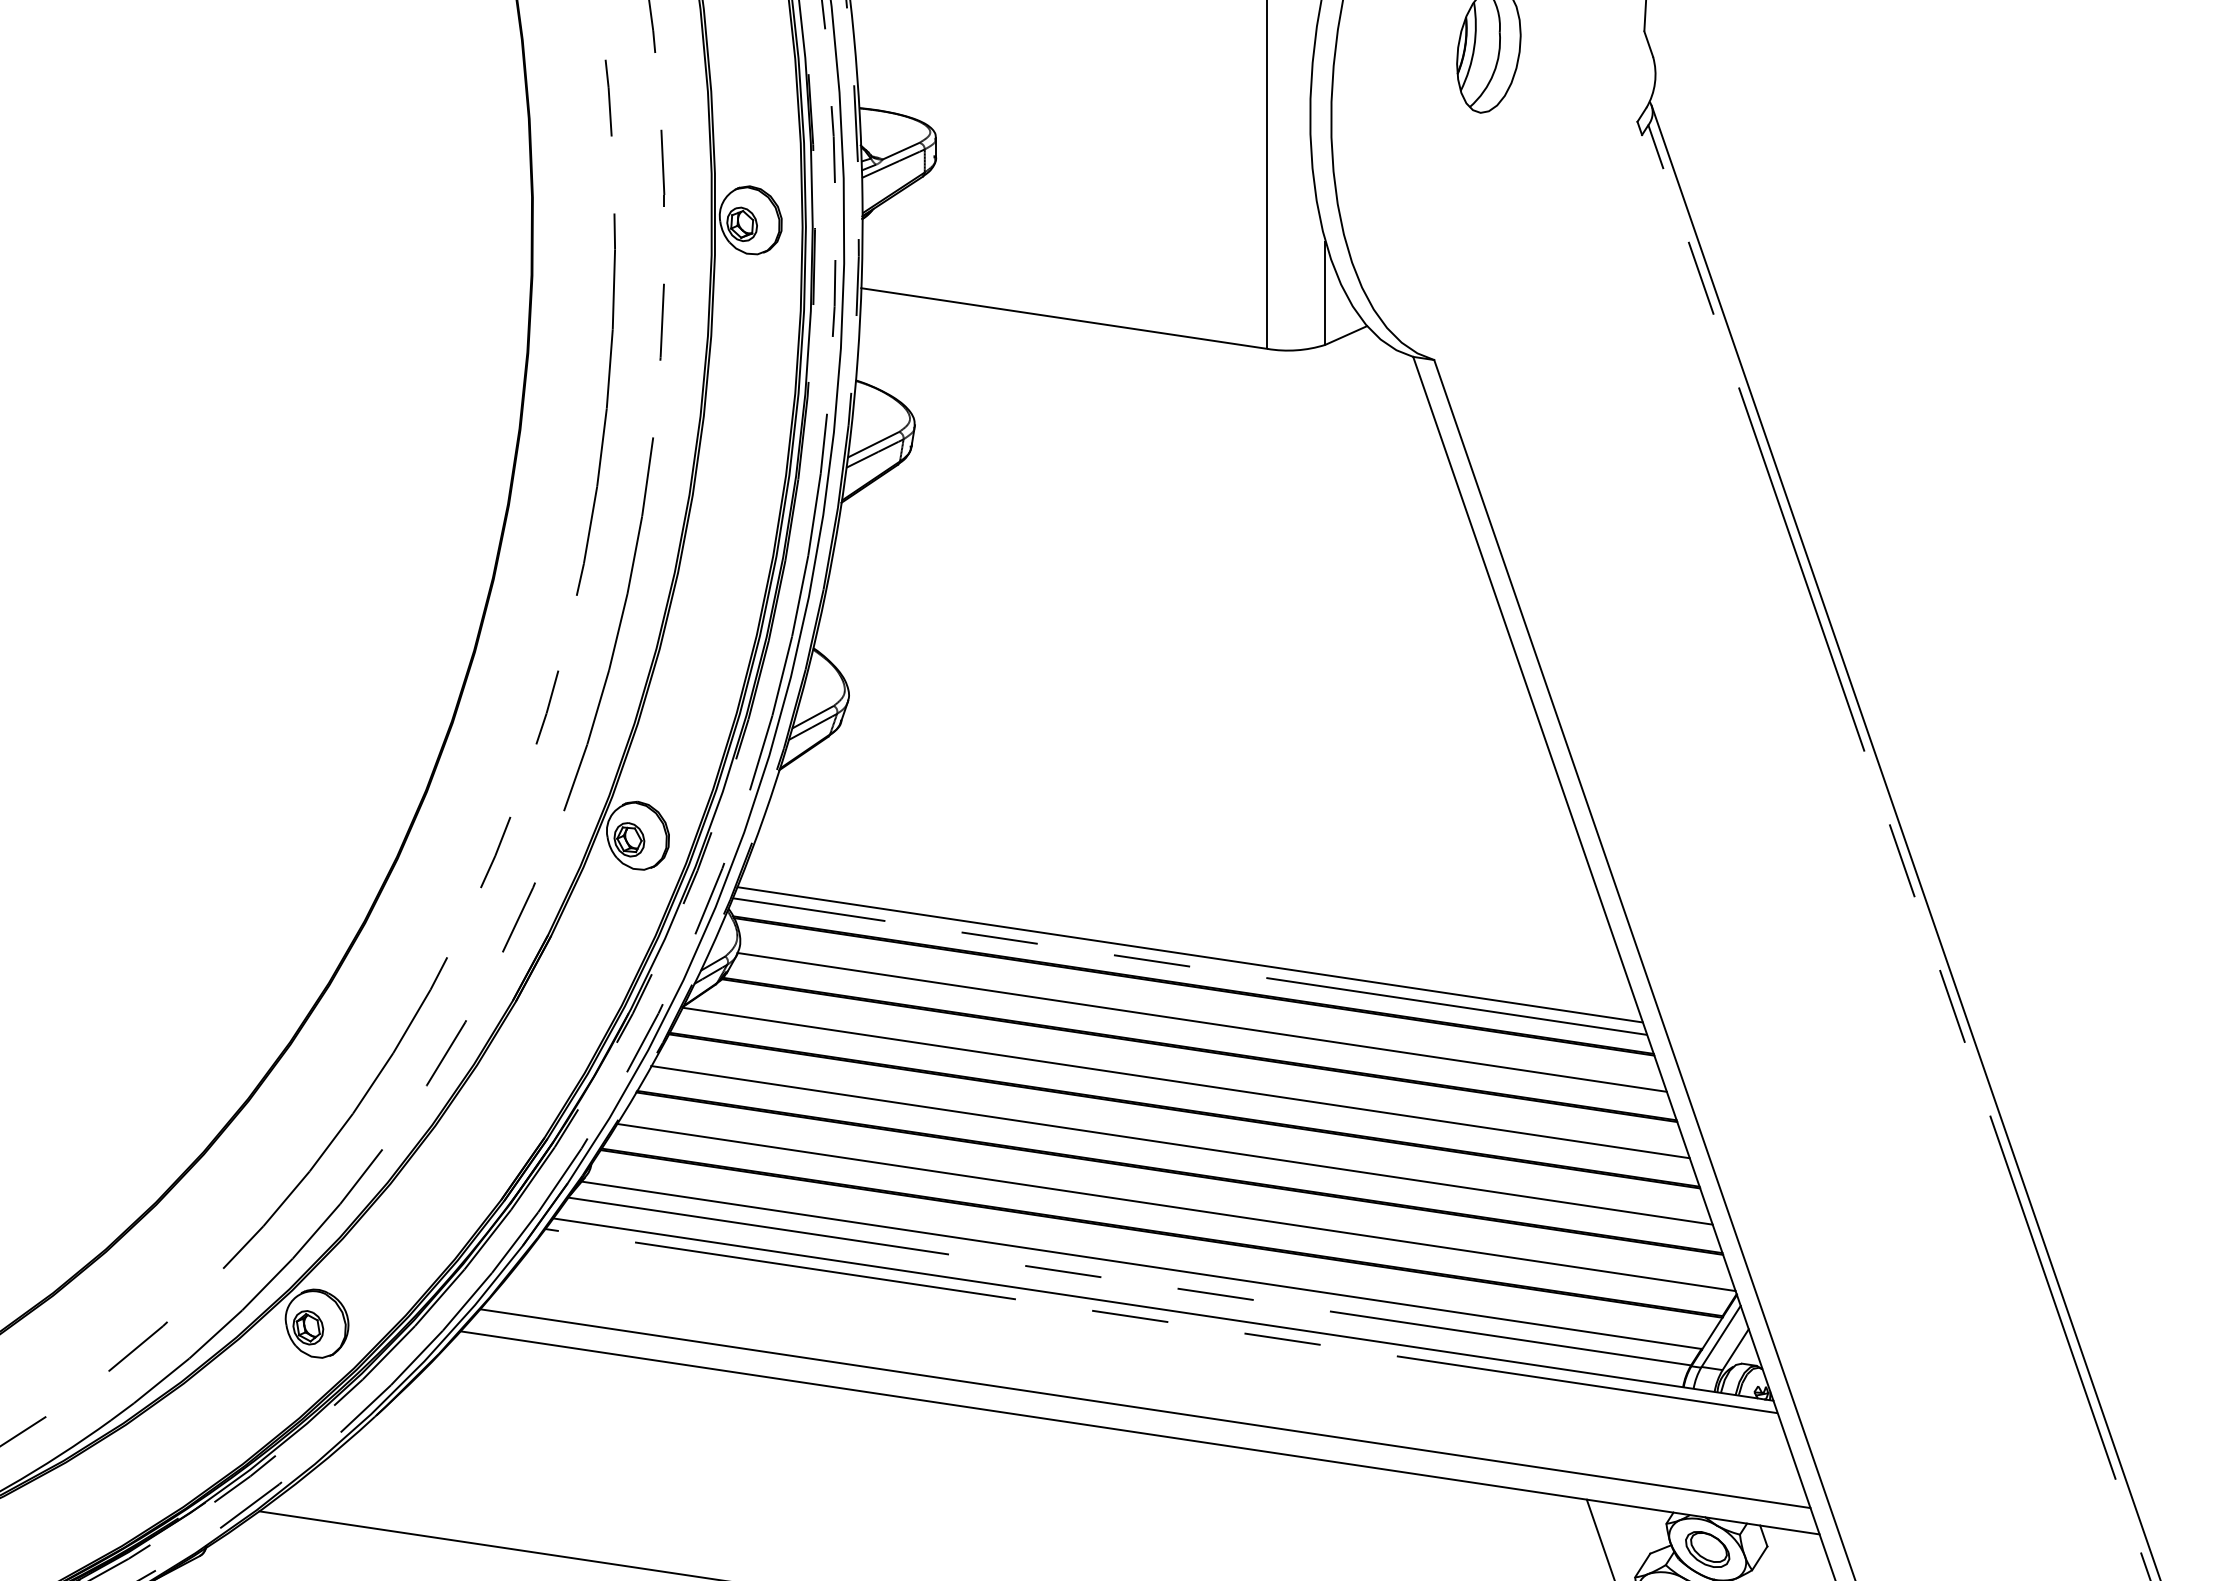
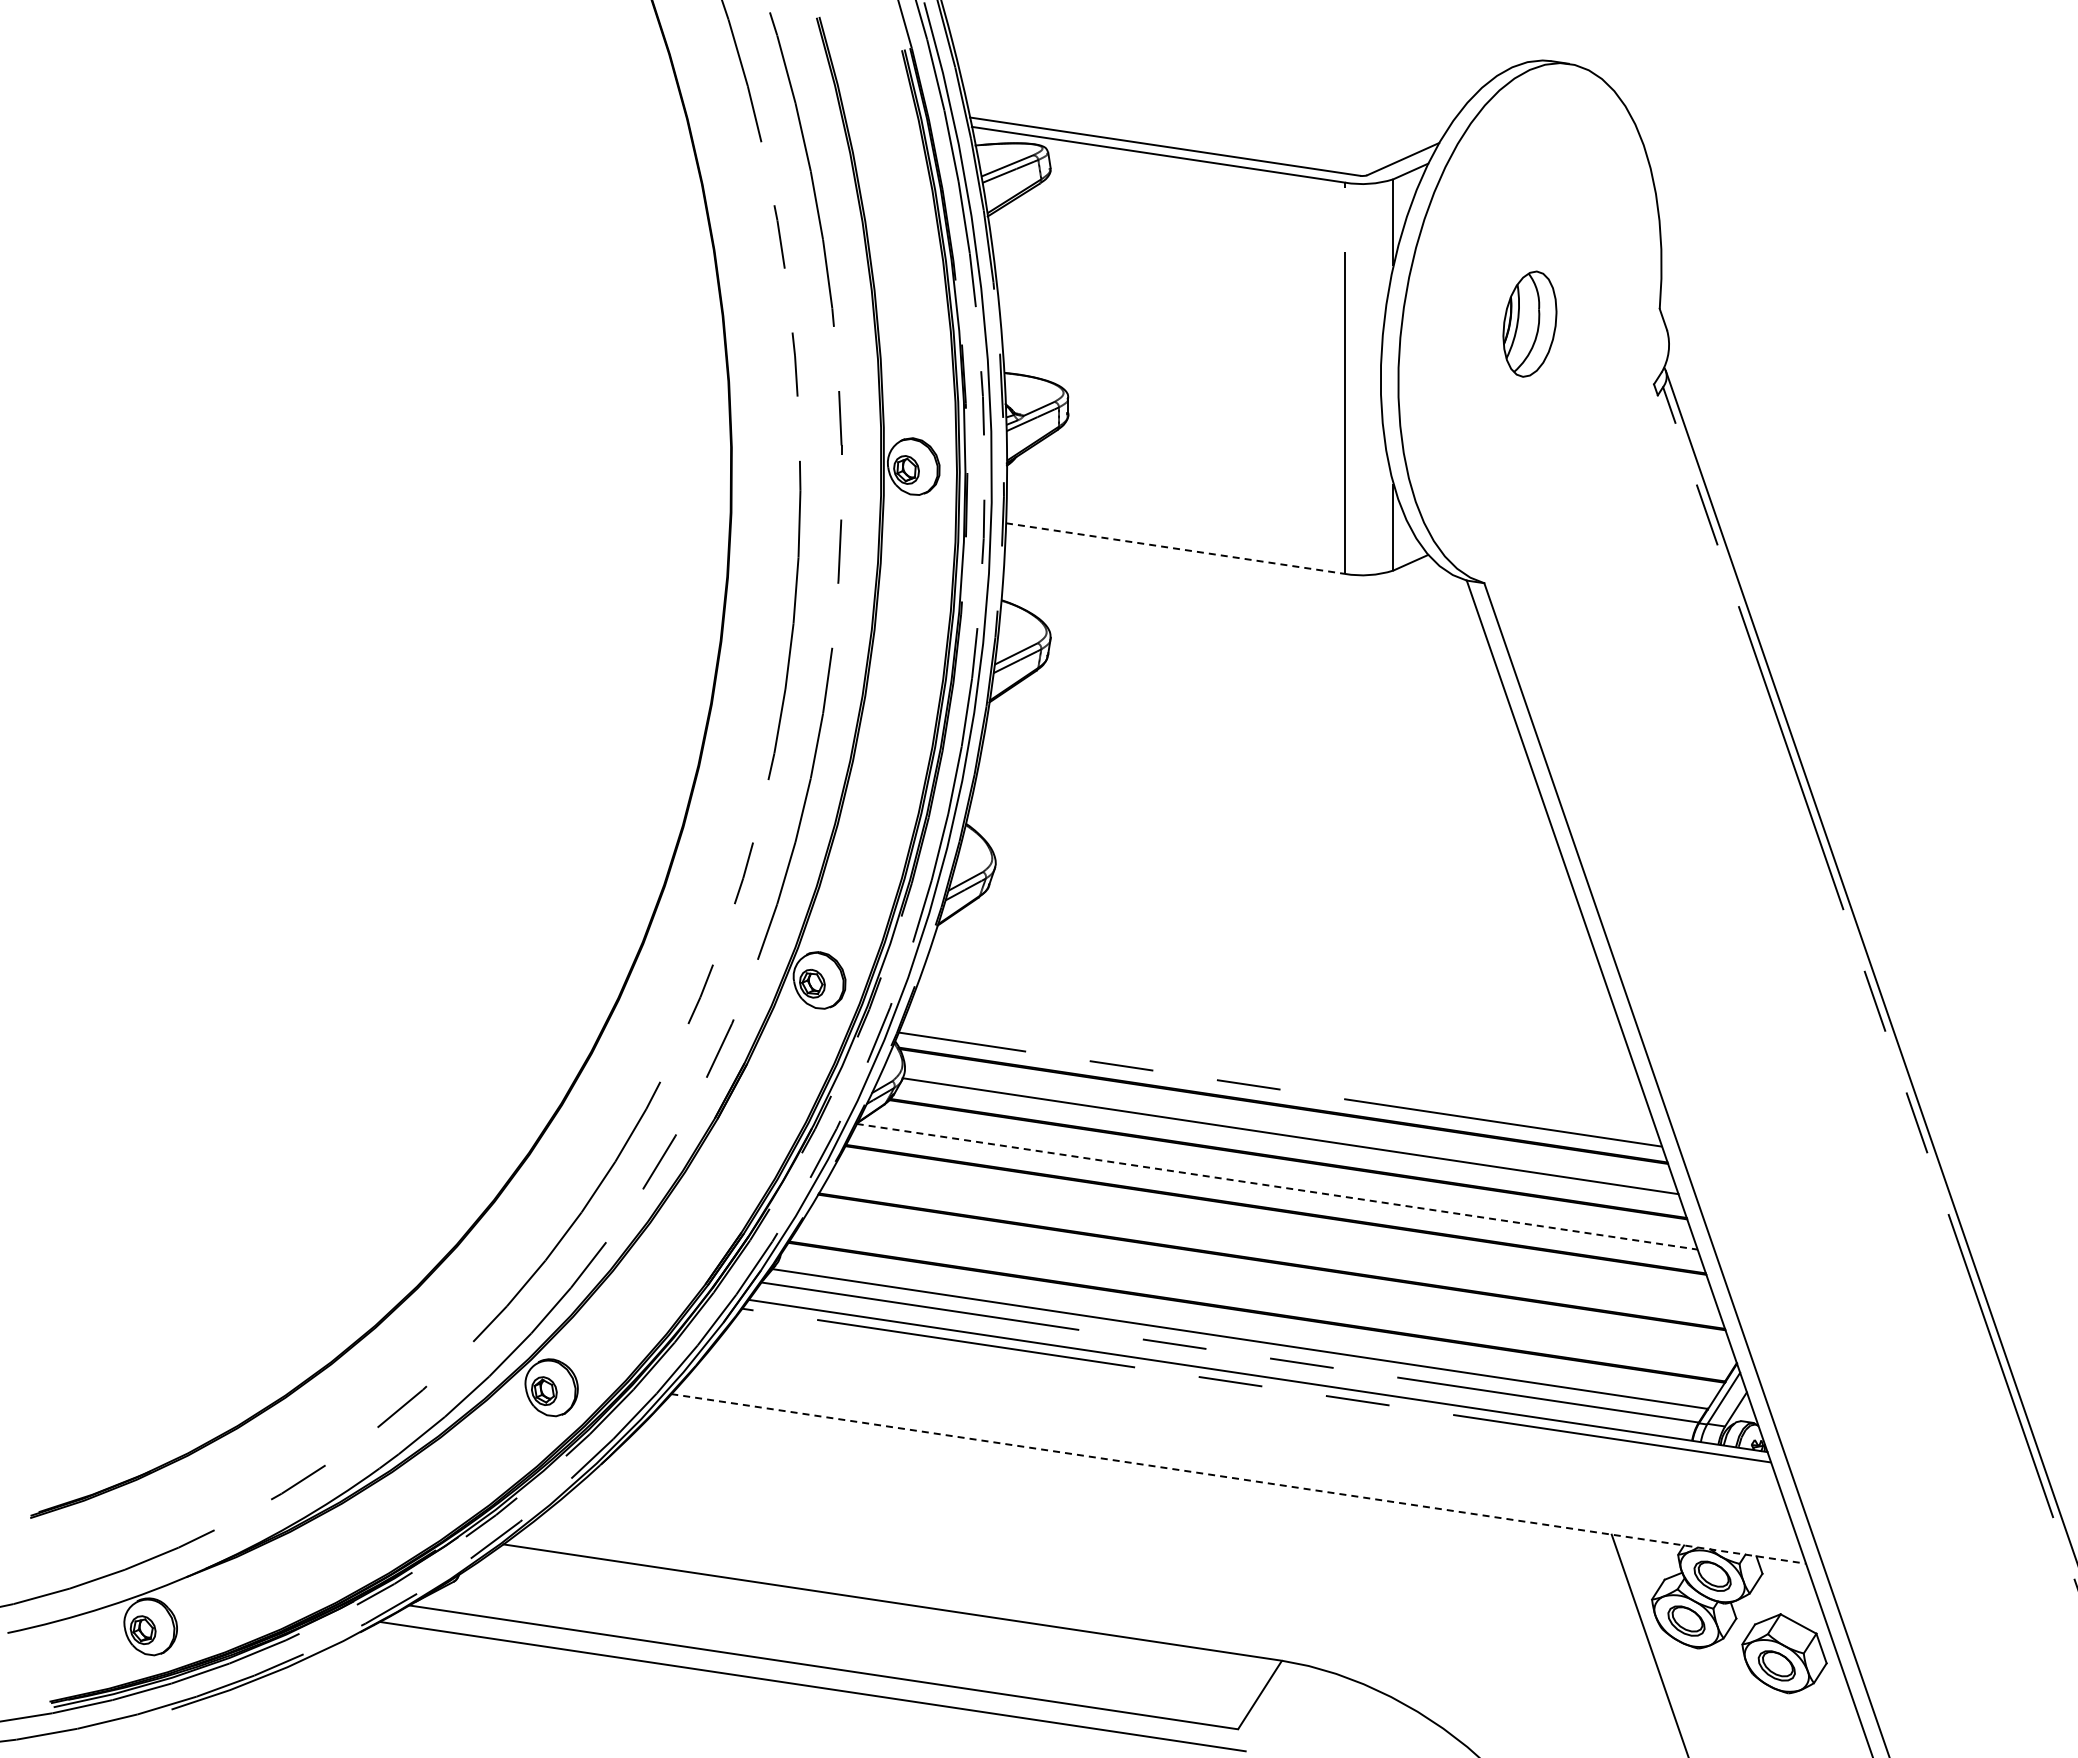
line: (1065, 318) -> (1176, 548), solid -> dashed
line: (1190, 954) -> (1280, 1079), removed
line: (1186, 1082) -> (1277, 1186), solid -> dashed
line: (1181, 1144) -> (1273, 1238), removed
line: (1175, 1207) -> (1268, 1290), removed
line: (1144, 1408) -> (1242, 1458), removed
line: (1139, 1432) -> (1238, 1478), solid -> dashed

